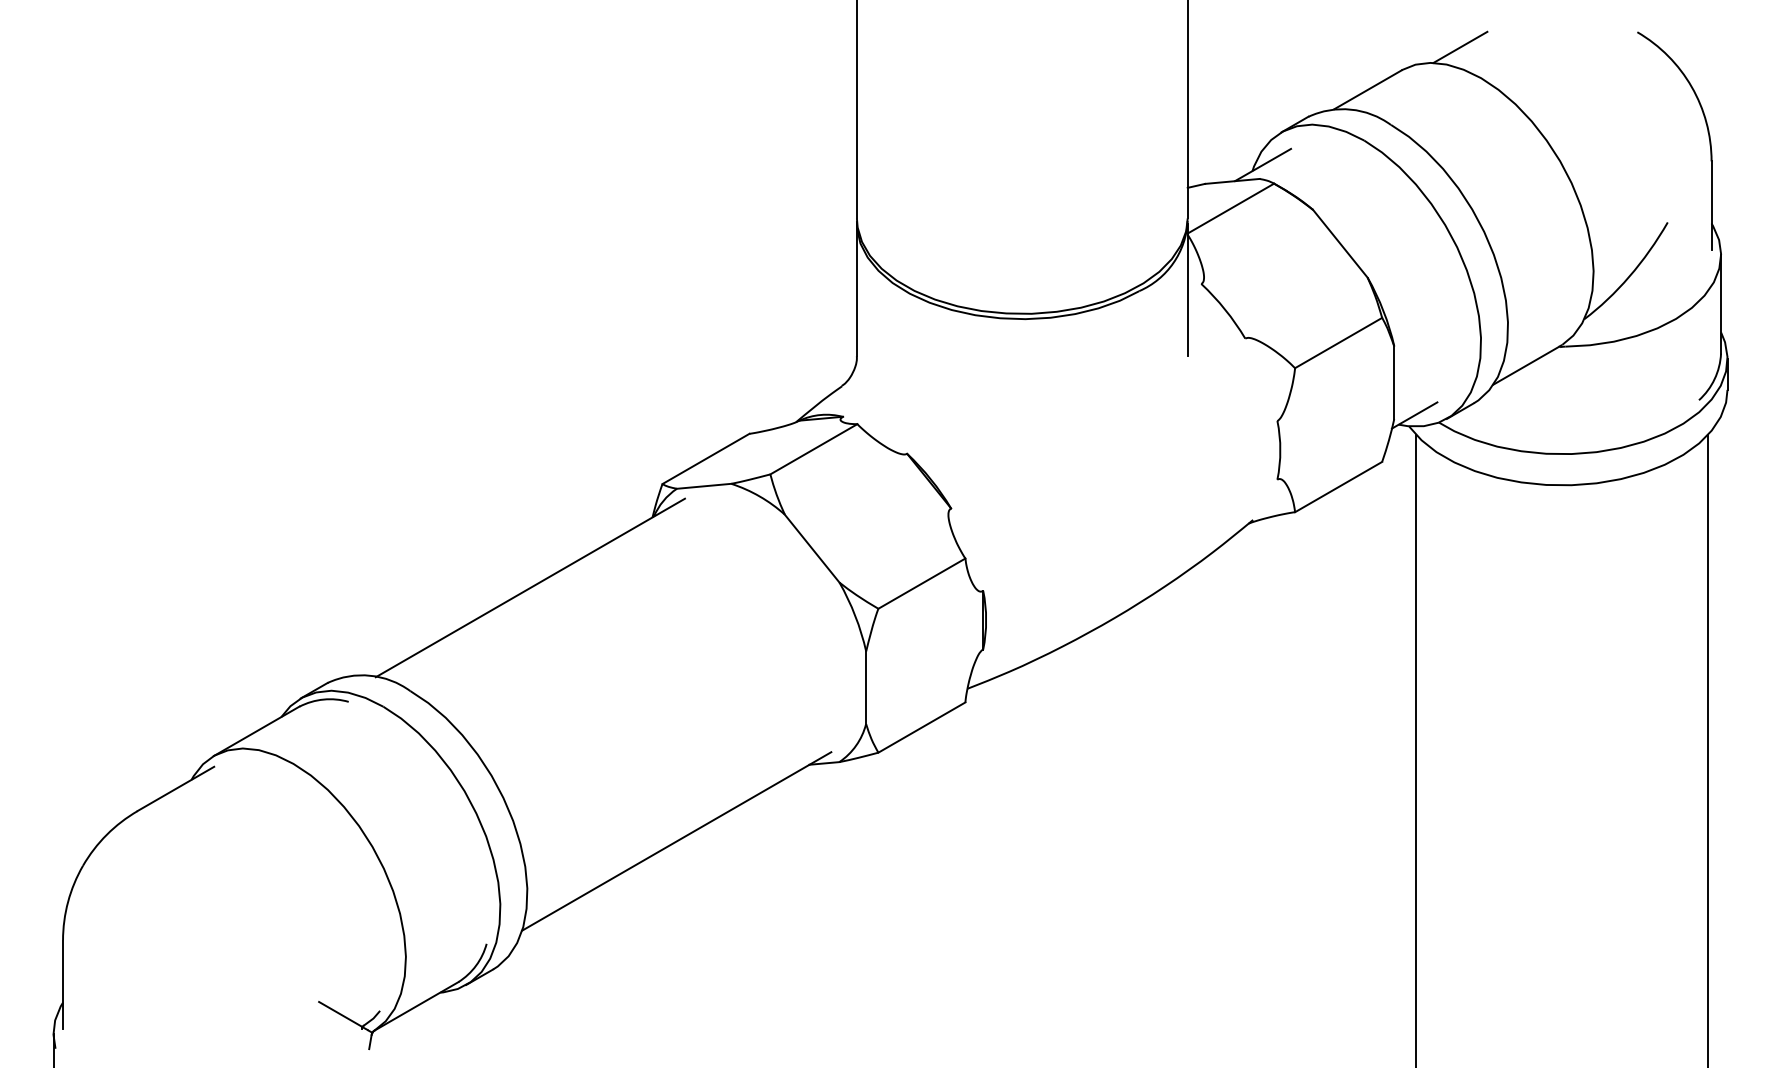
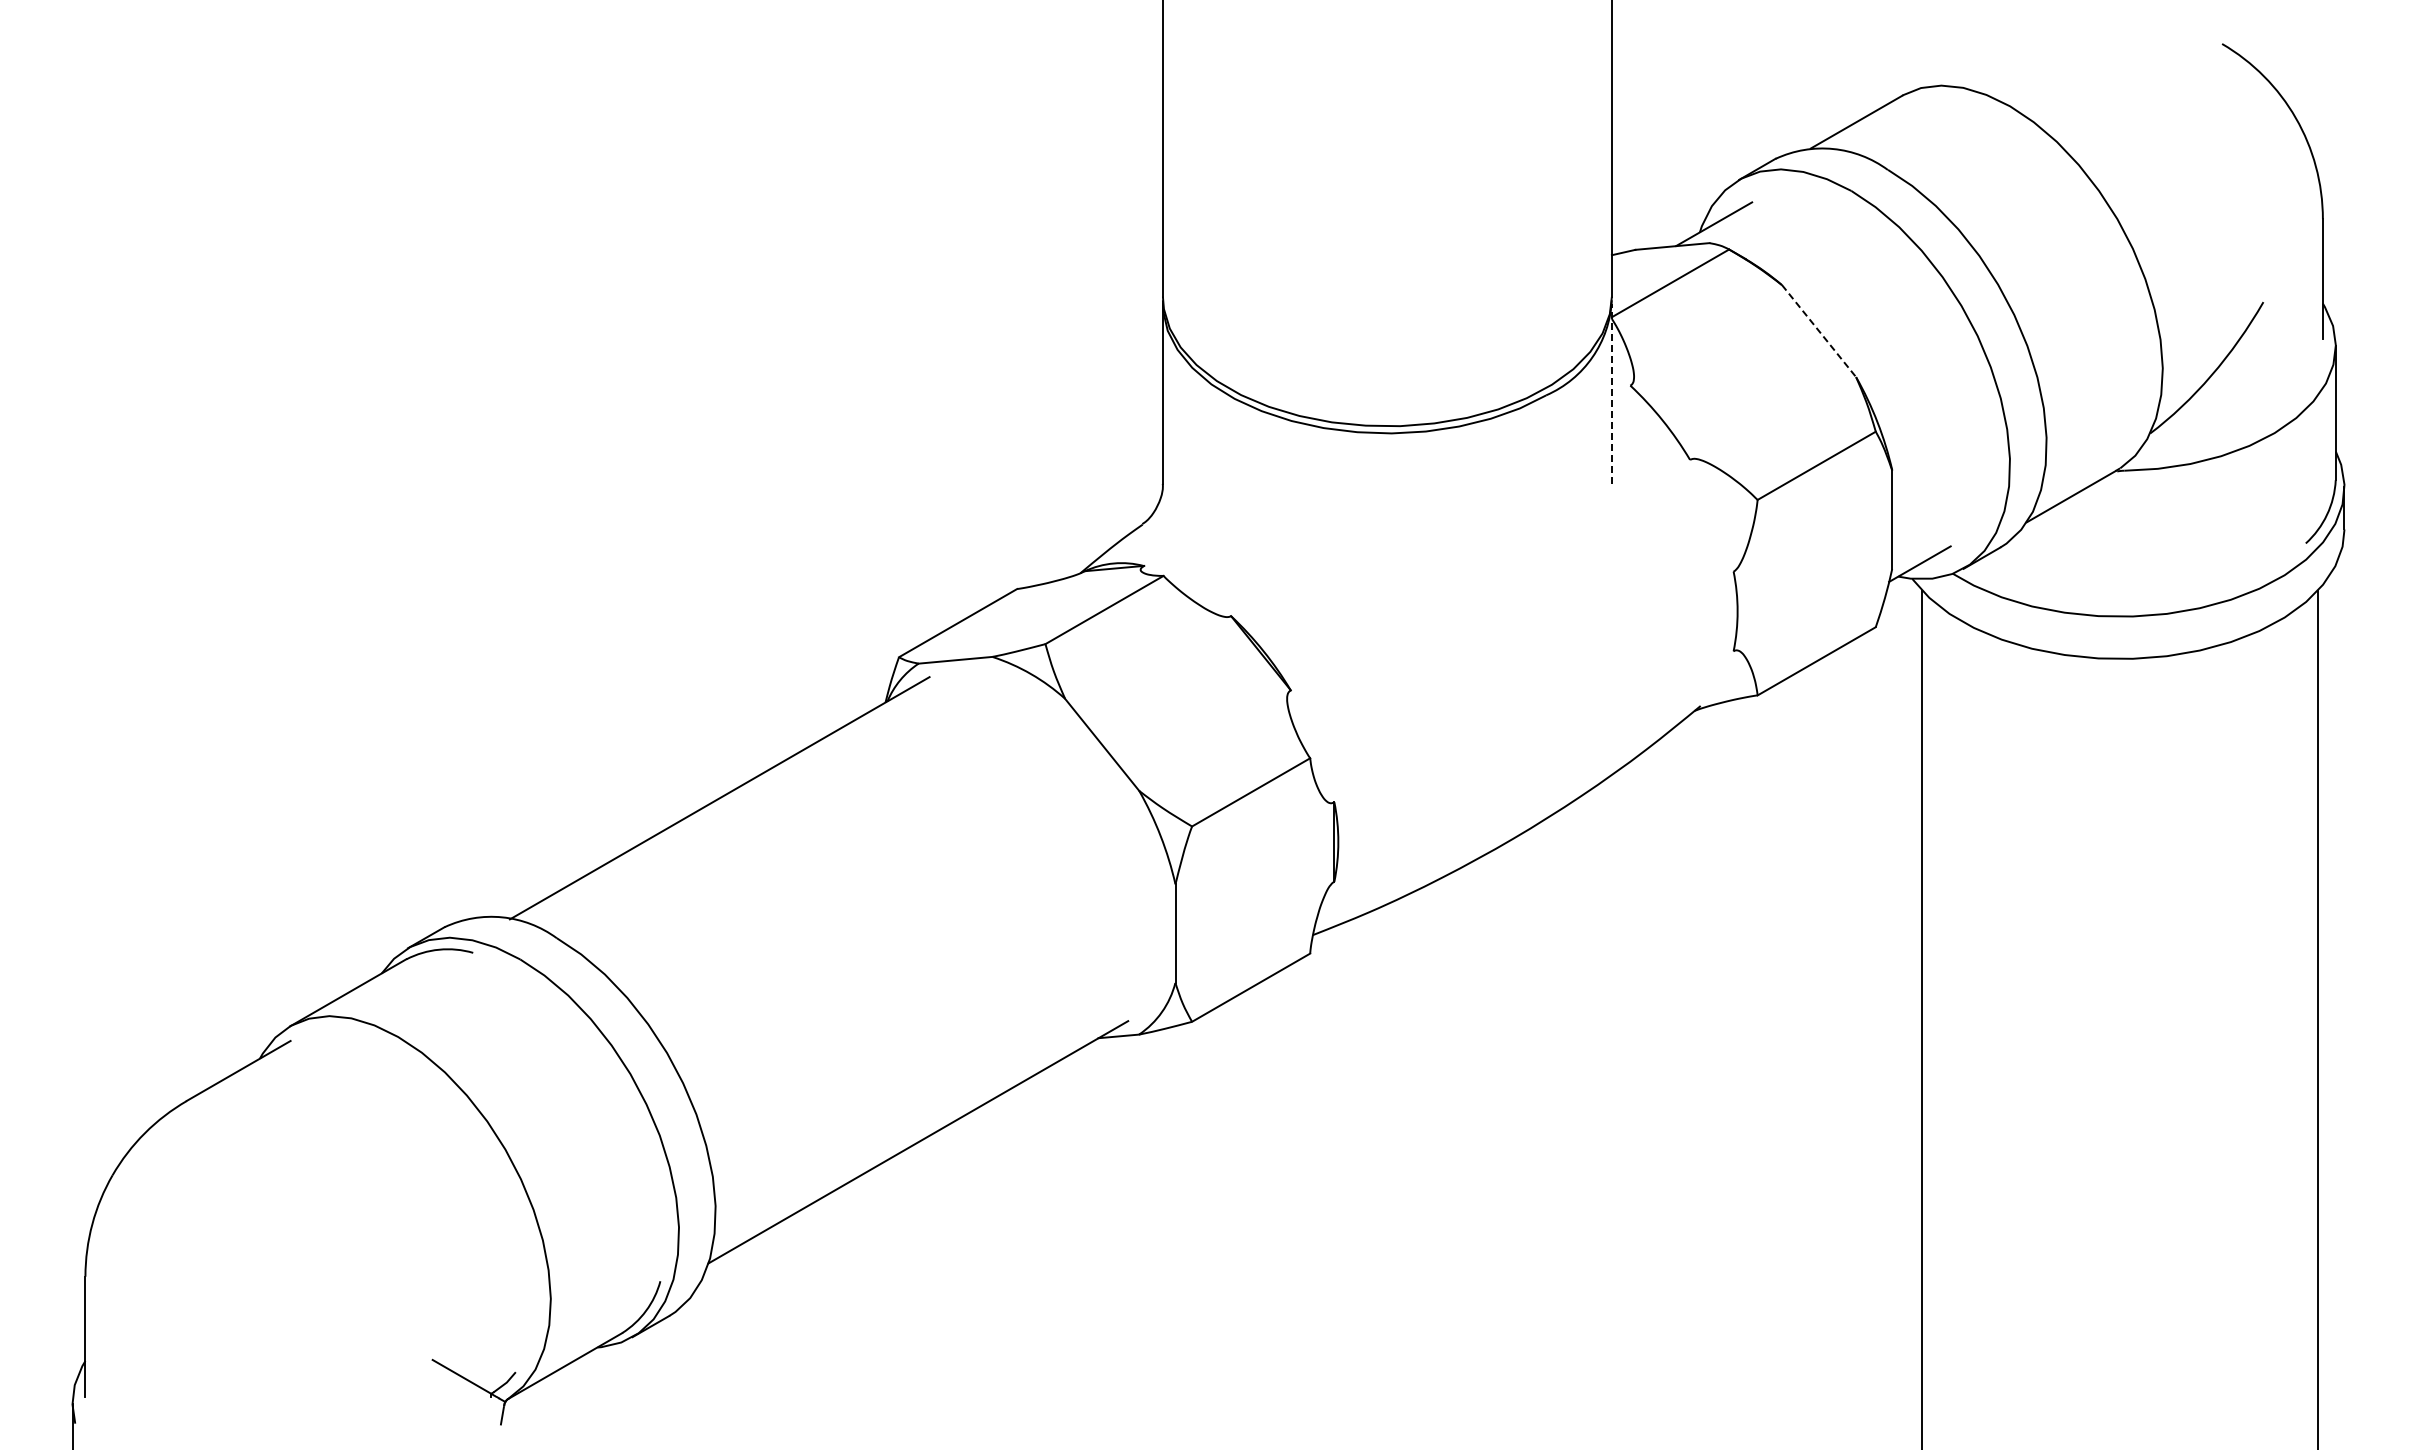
line: (1460, 47) -> (1981, 64), removed
line: (1340, 244) -> (1819, 331), solid -> dashed
line: (1187, 289) -> (1611, 393), solid -> dashed

